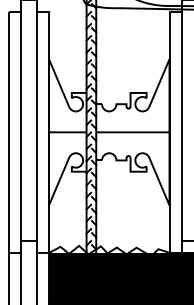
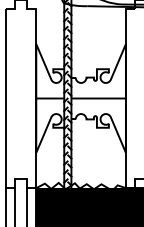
line: (21, 125) -> (15, 93), removed
line: (37, 125) -> (27, 93), removed
line: (181, 125) -> (134, 93), removed

